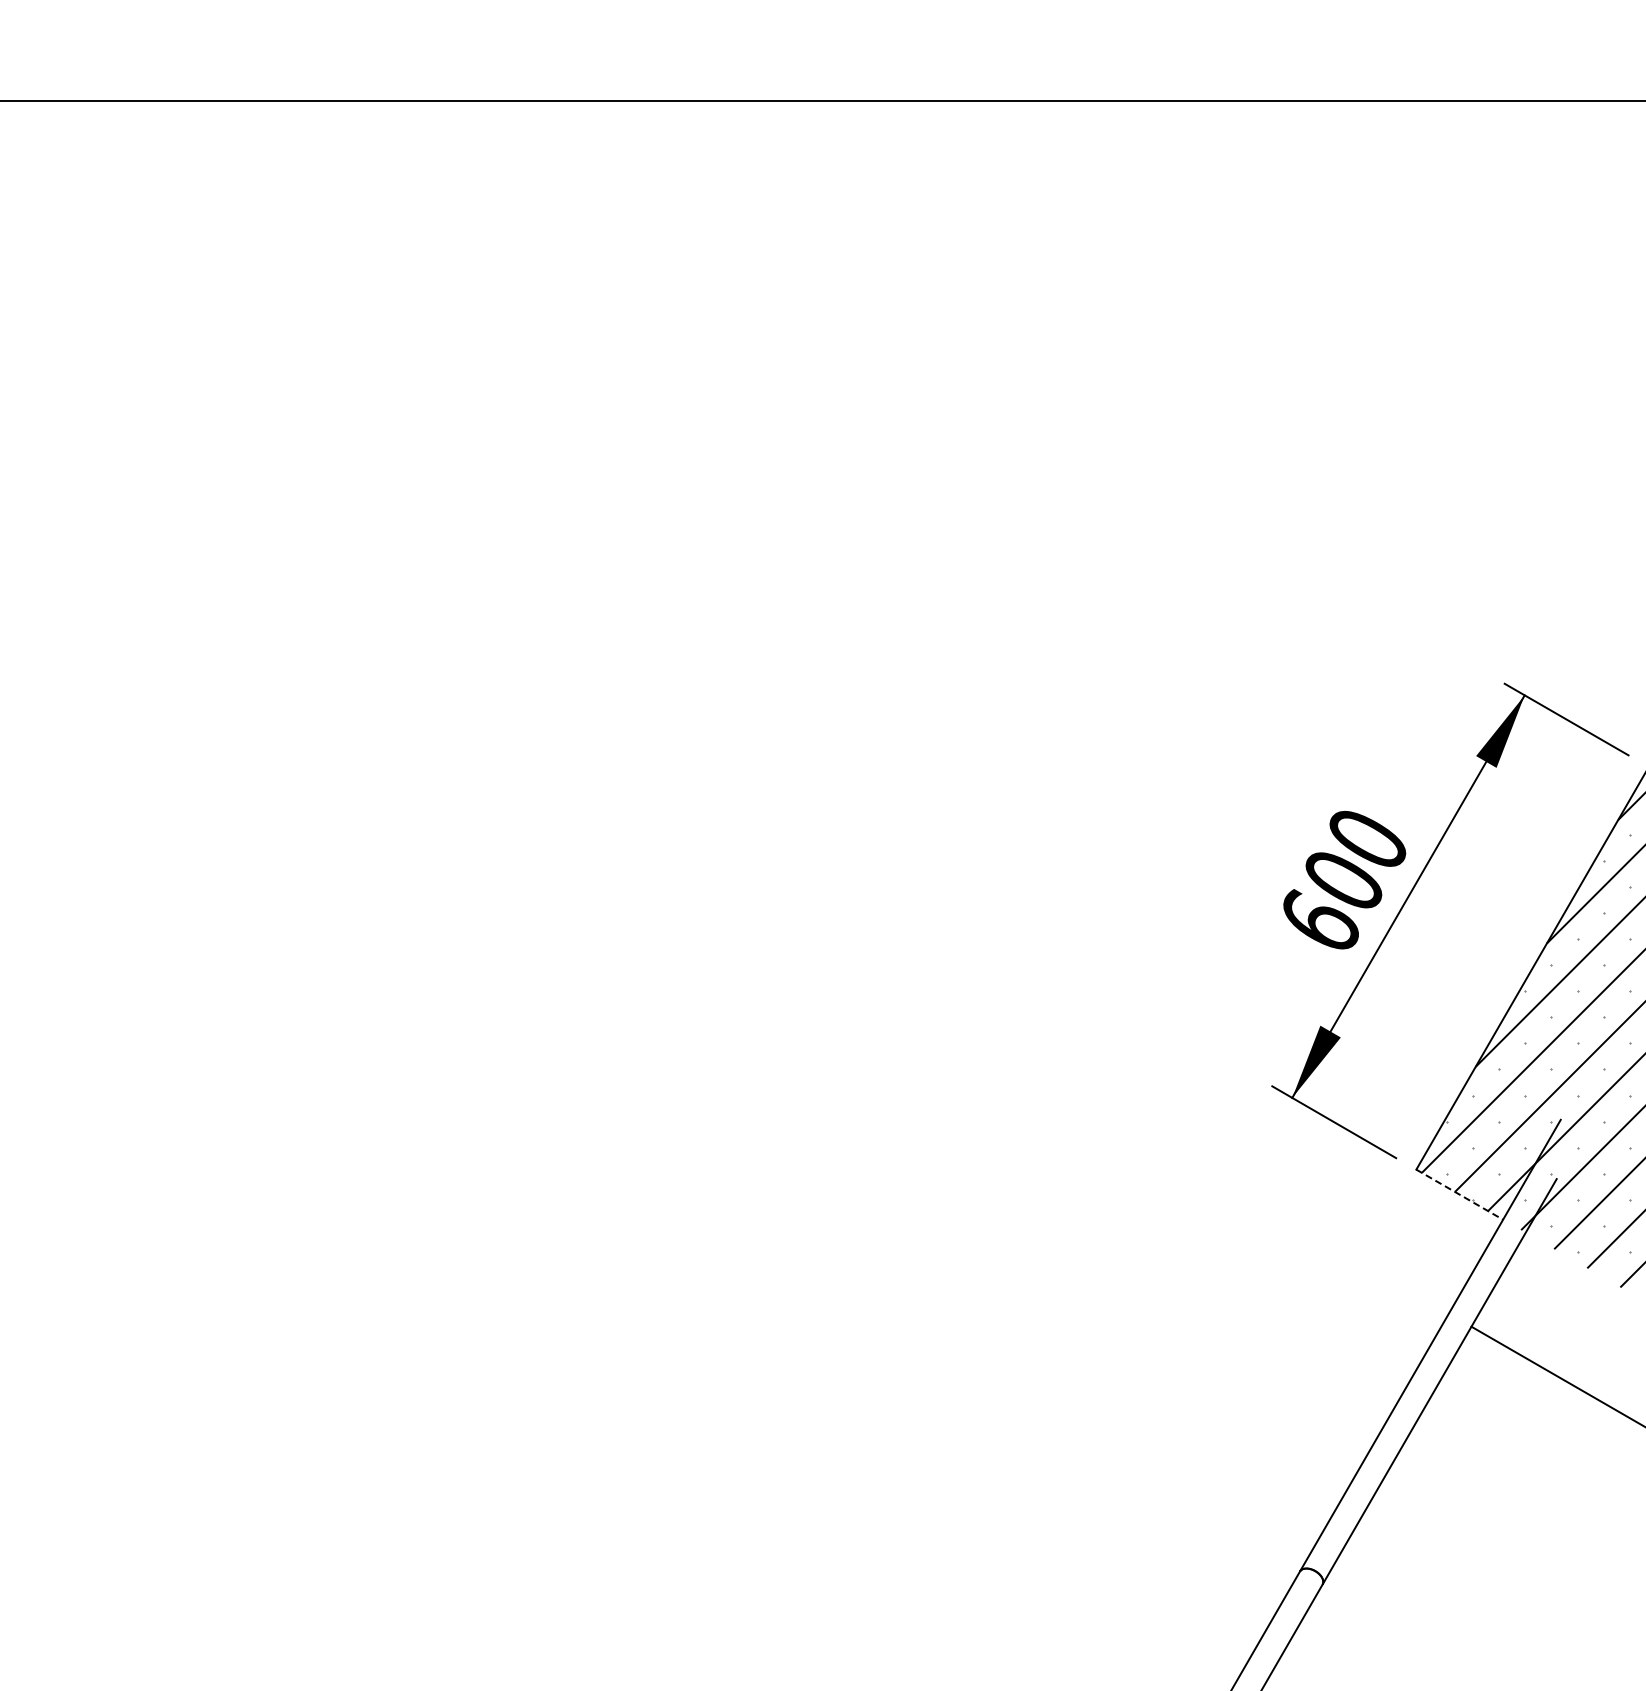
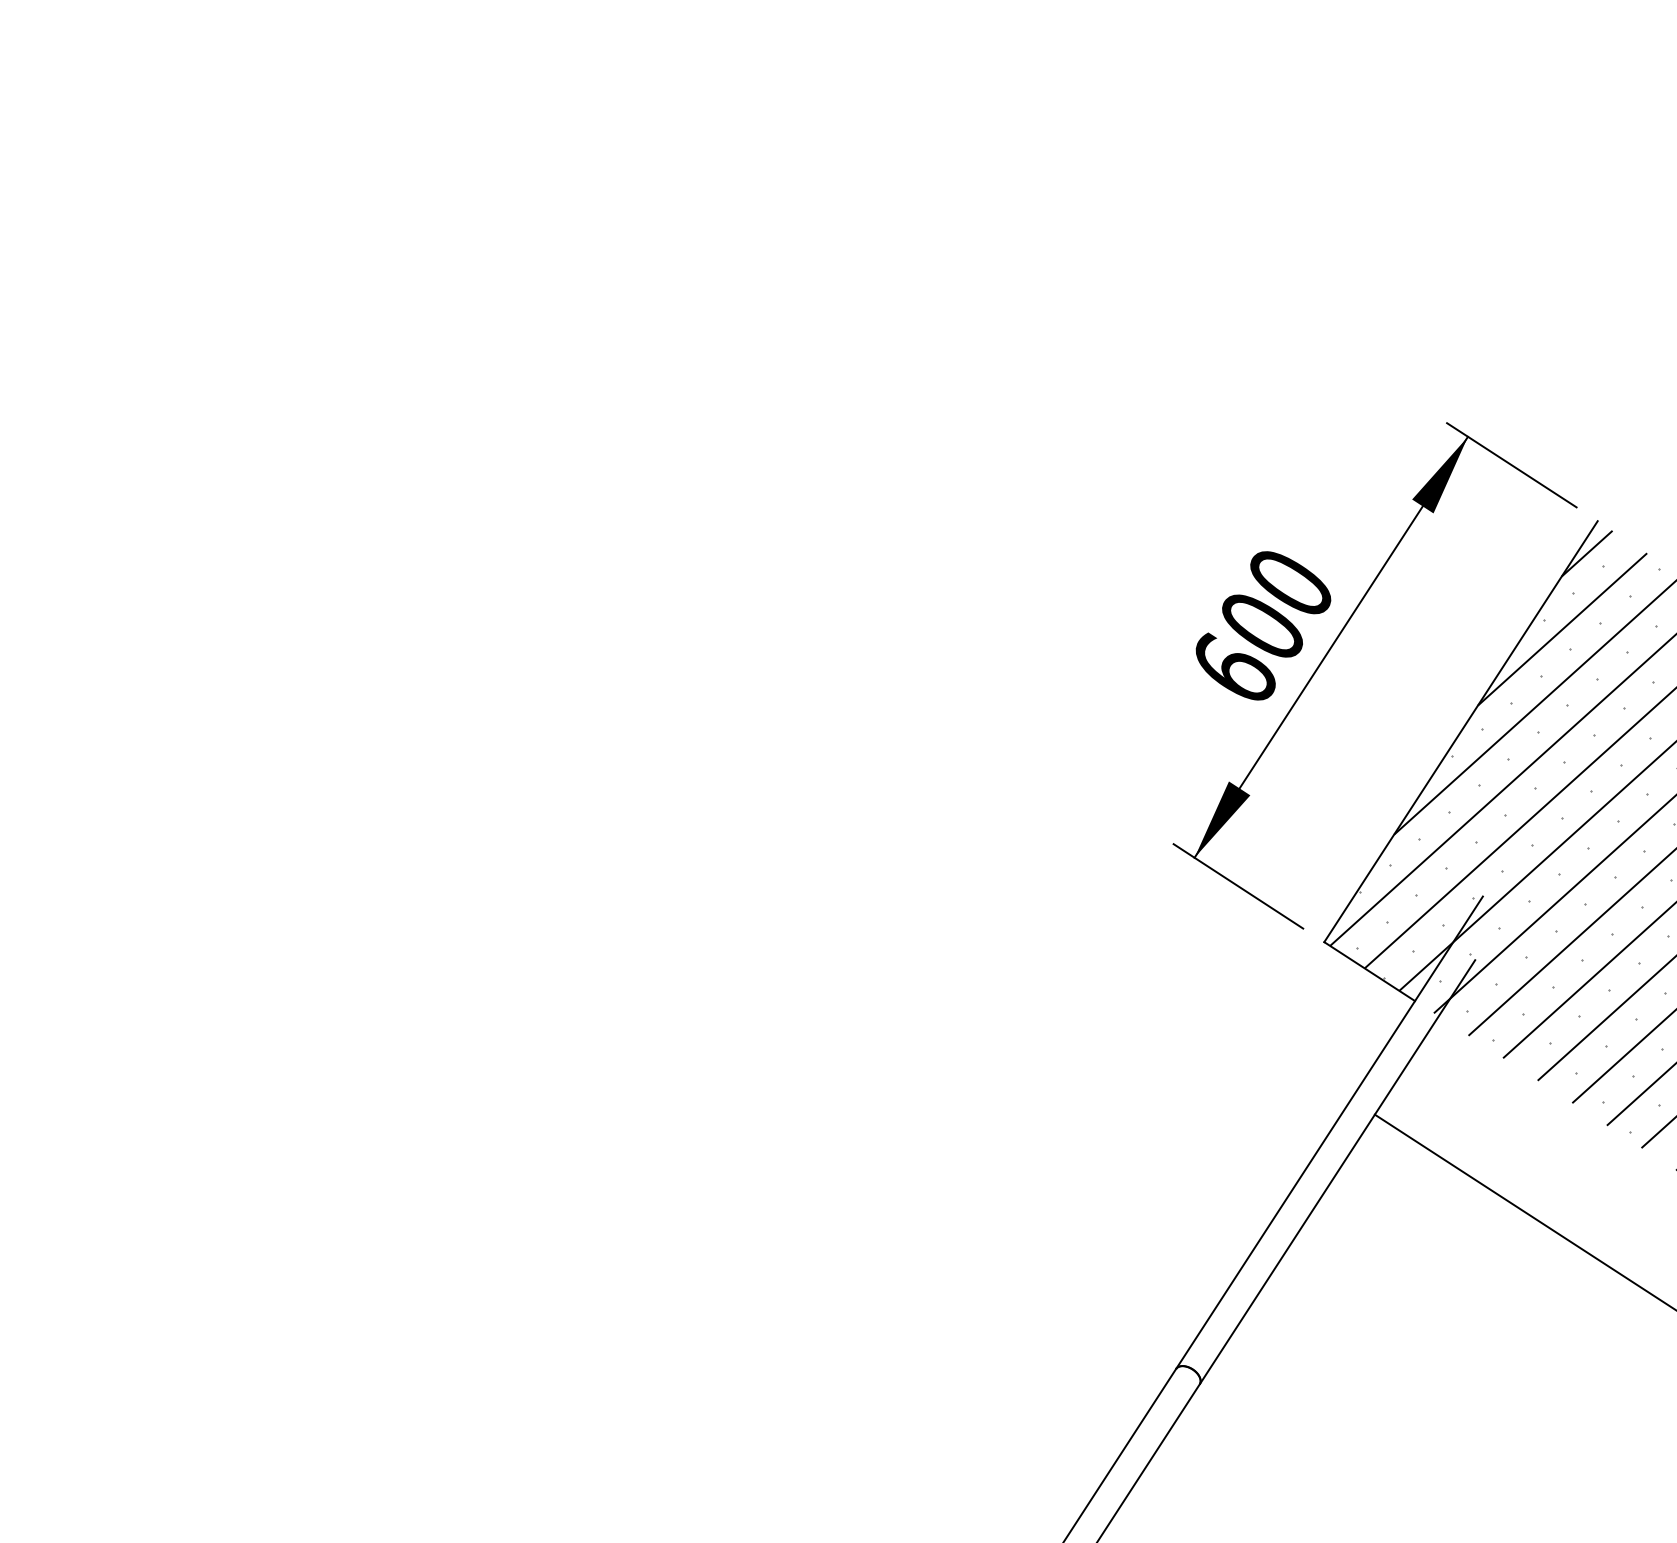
line: (1460, 1194) -> (1370, 971), dashed -> solid

